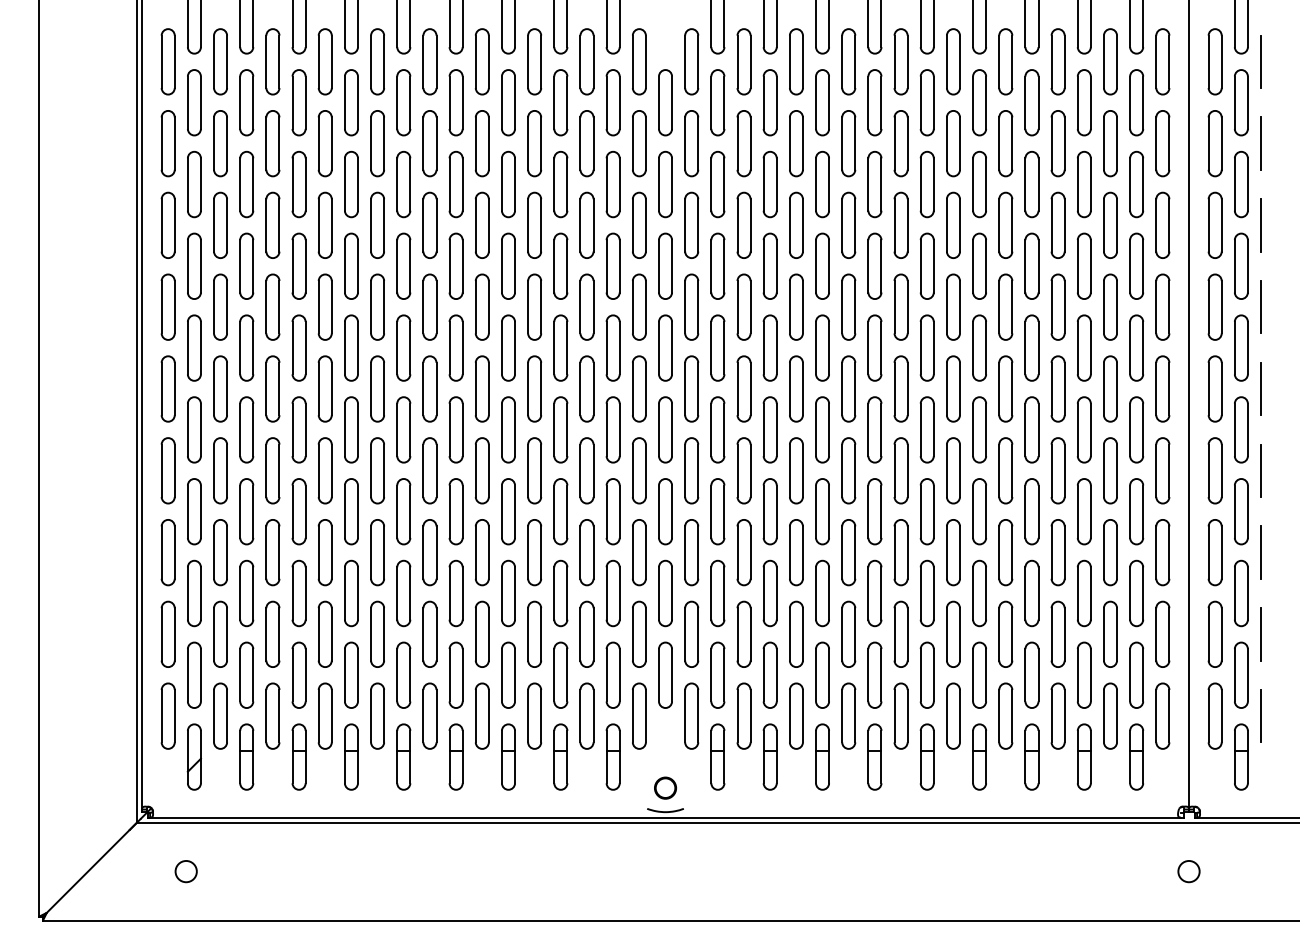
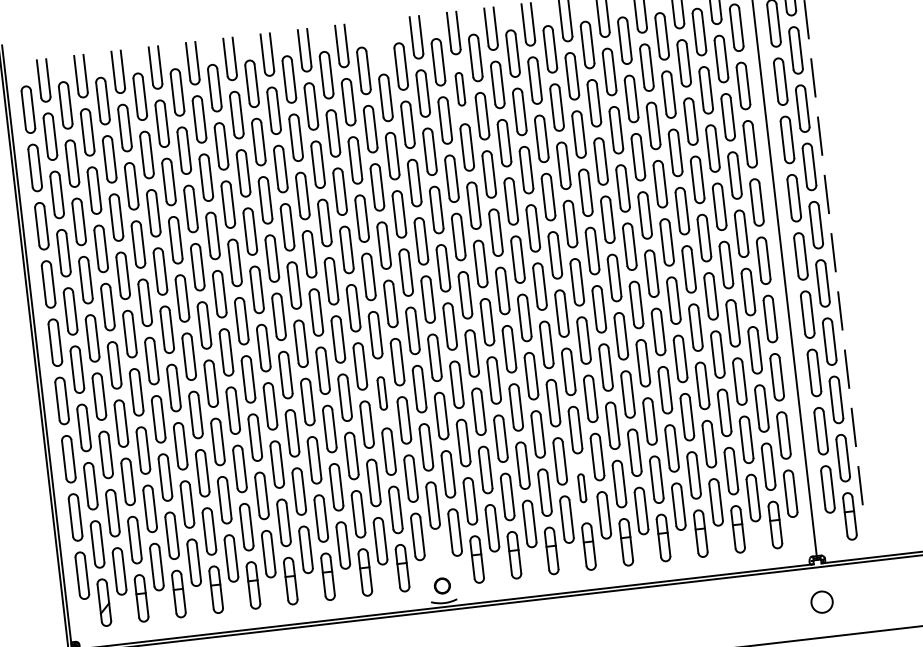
part: (769, 102) -> (459, 89), size x0.7
part: (612, 511) -> (381, 393), size x0.7
part: (874, 674) -> (581, 487), size x0.6
circle: (1188, 871) -> (821, 602), size x1.4

